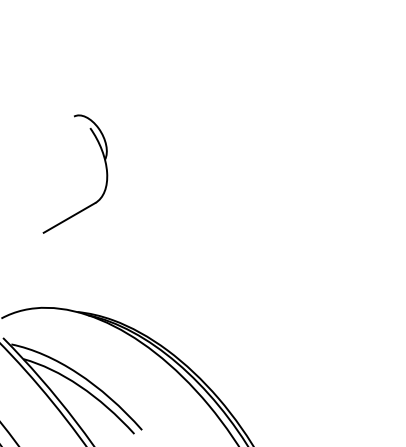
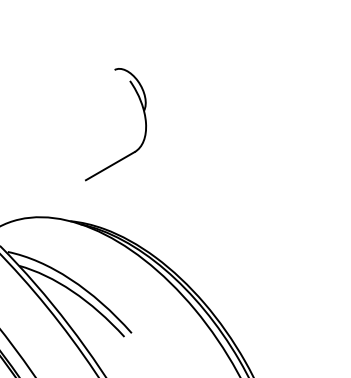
part: (105, 169) -> (144, 120), moved

